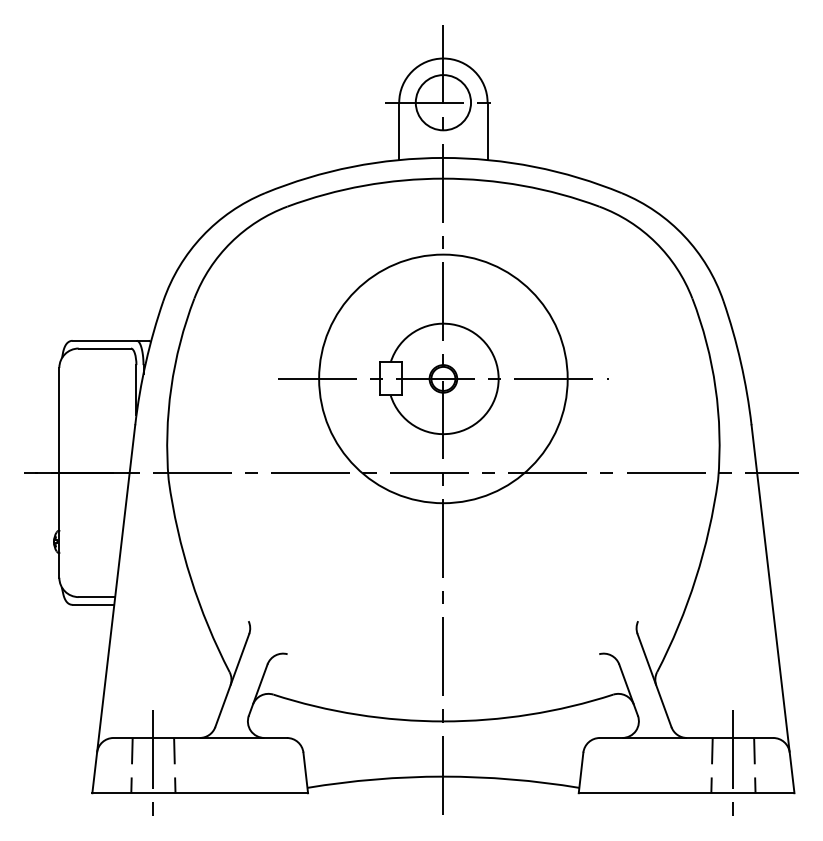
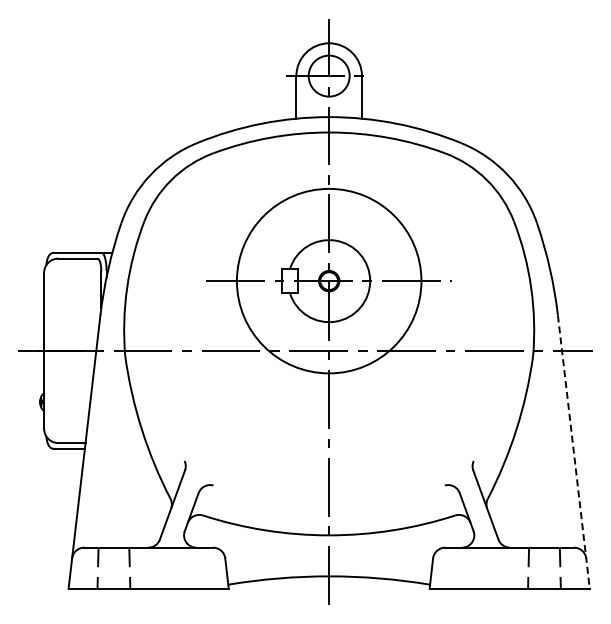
line: (772, 609) -> (573, 452), solid -> dashed
line: (152, 766) -> (113, 568), removed
line: (733, 766) -> (544, 568), removed

